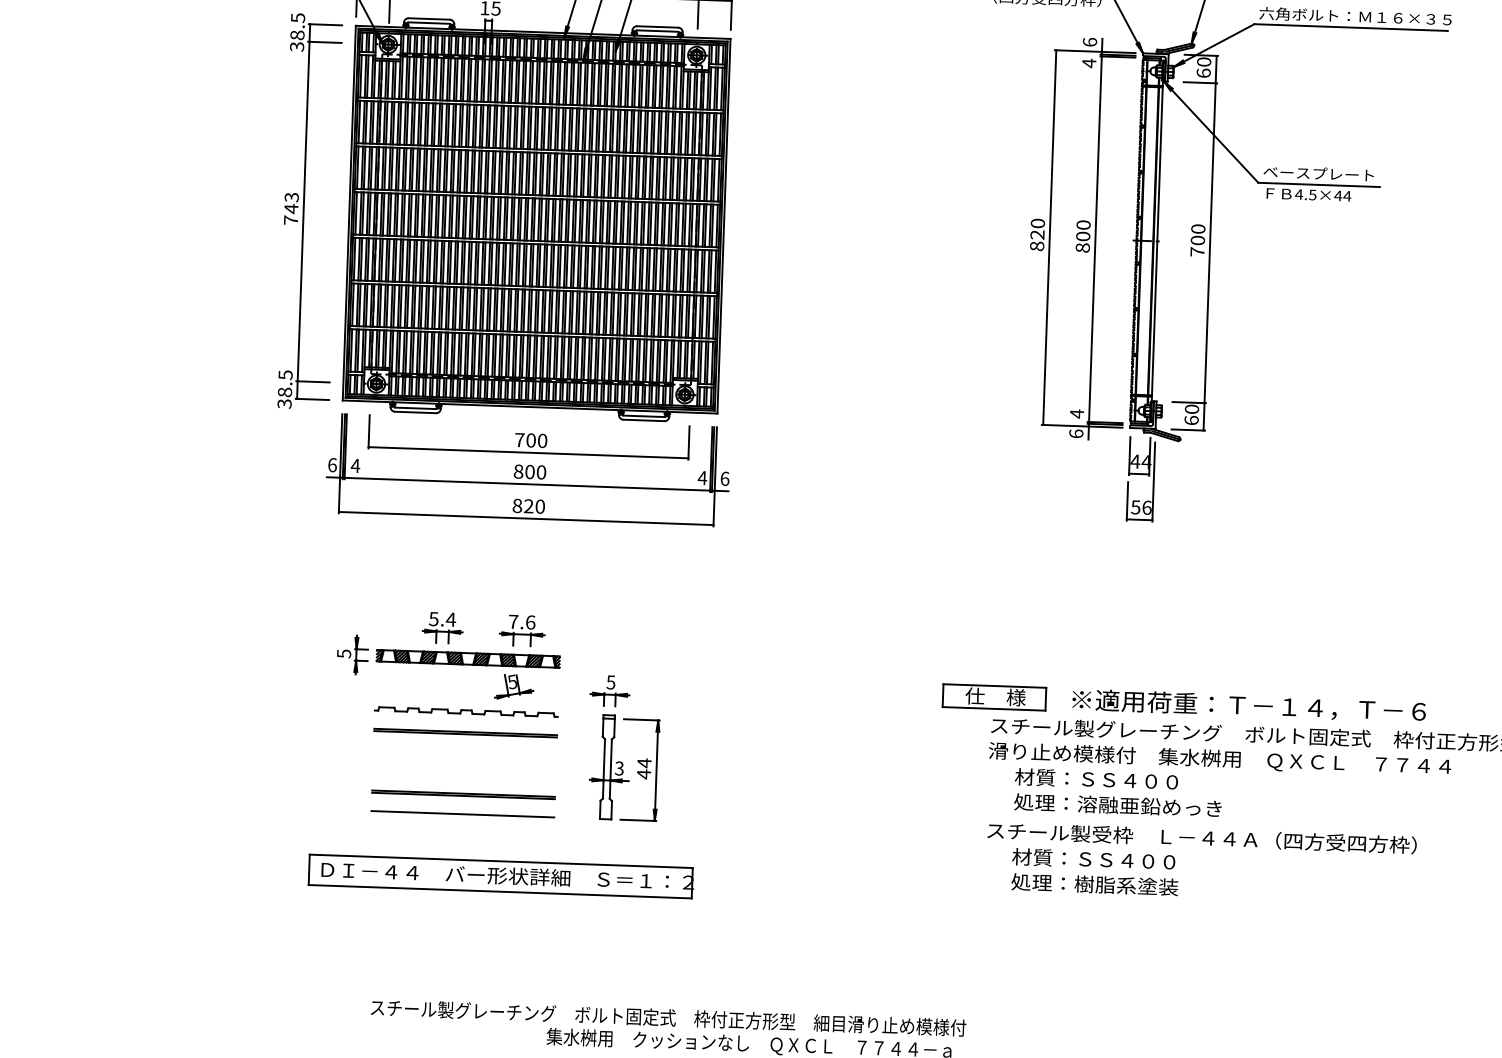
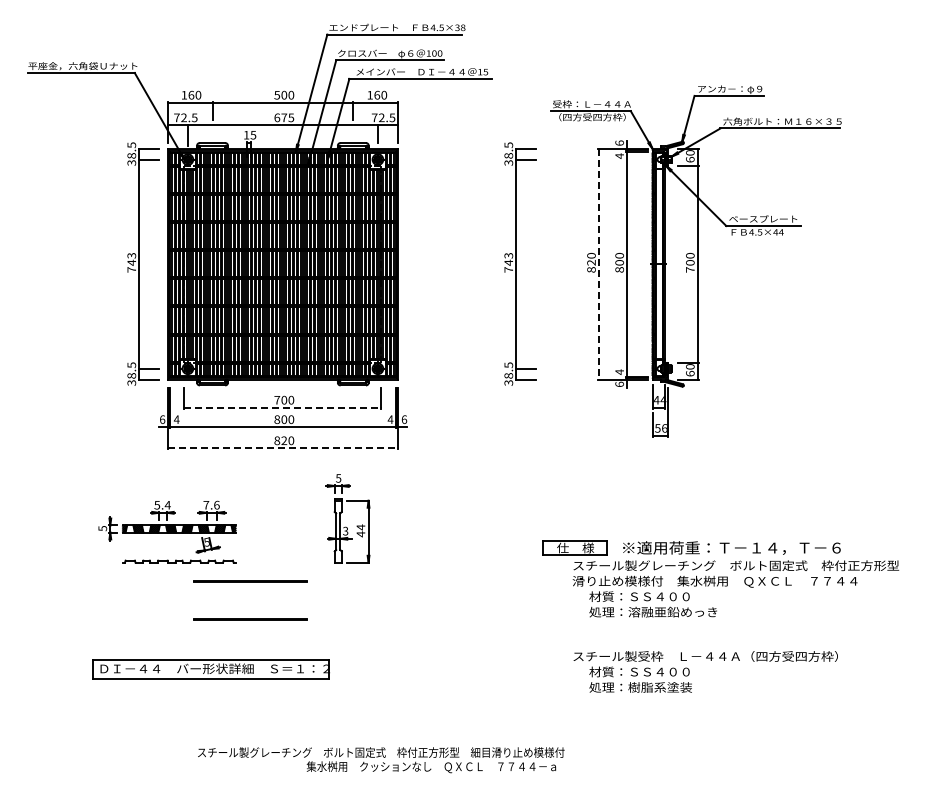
part: (922, 231) -> (520, 263), added
line: (1050, 238) -> (599, 264), solid -> dashed
line: (527, 452) -> (282, 407), solid -> dashed
line: (527, 518) -> (283, 448), solid -> dashed
part: (449, 662) -> (167, 531), moved
part: (611, 747) -> (340, 518), moved
line: (461, 813) -> (249, 631), removed
text: (1200, 862) -> (705, 671), moved
part: (500, 876) -> (210, 669), moved

